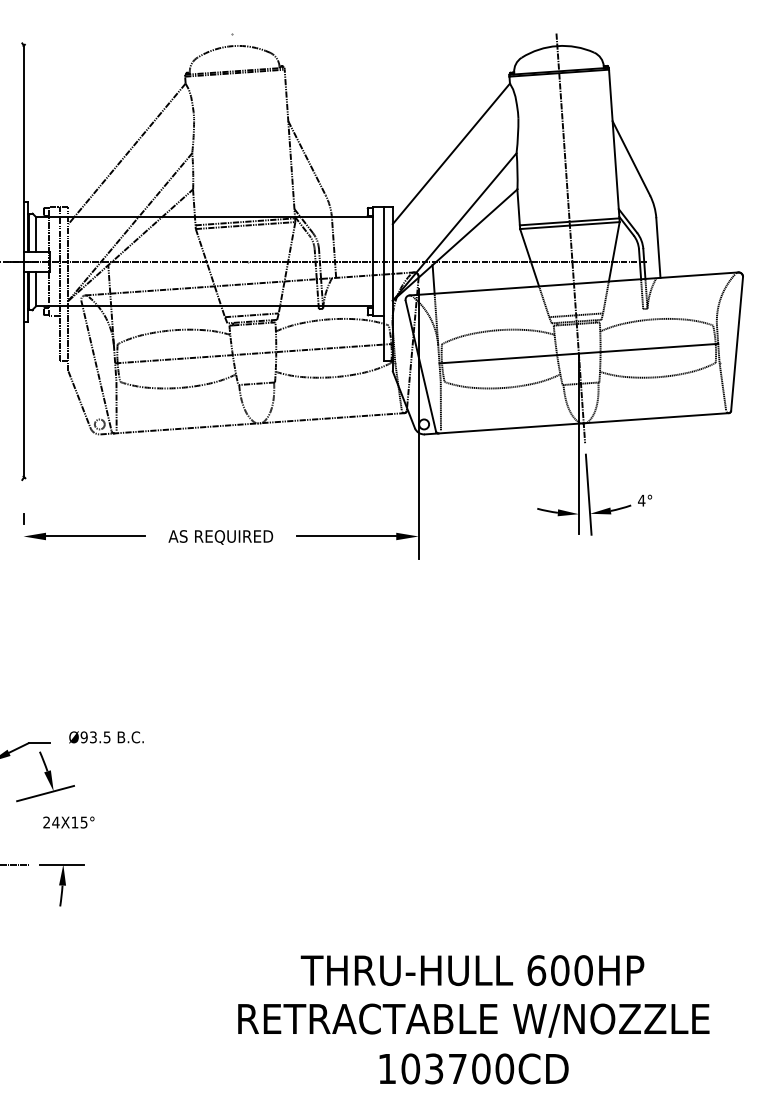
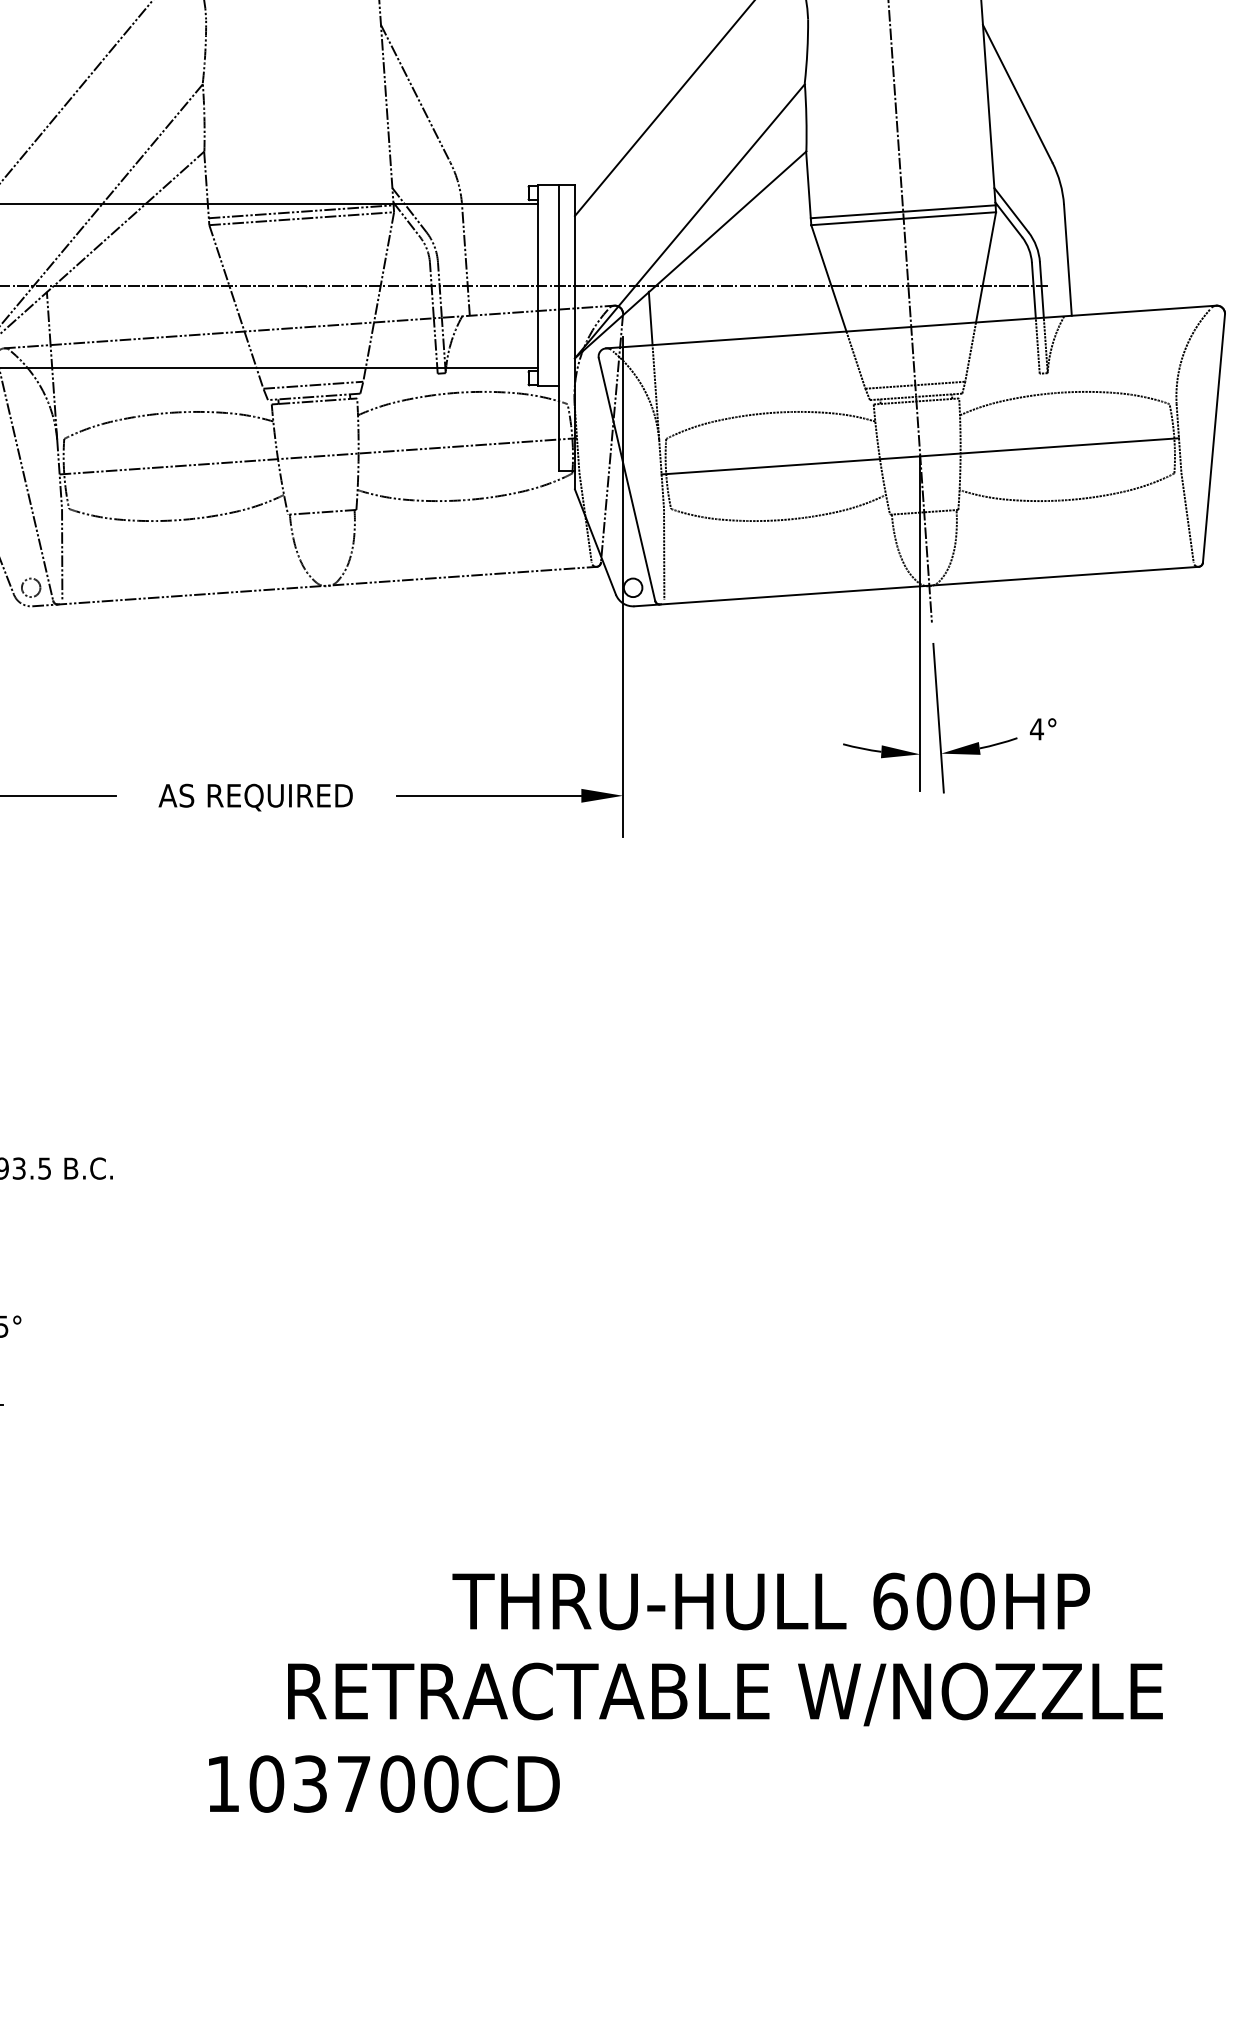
text: (472, 970) -> (771, 1601), moved
text: (473, 1068) -> (383, 1783), moved

